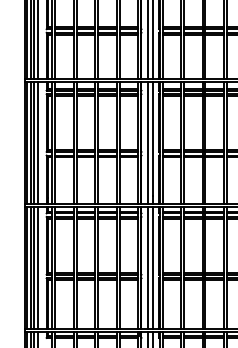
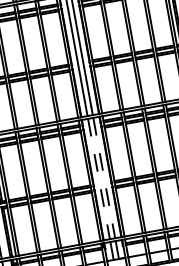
line: (147, 268) -> (98, 179), solid -> dashed
line: (153, 268) -> (104, 178), solid -> dashed

